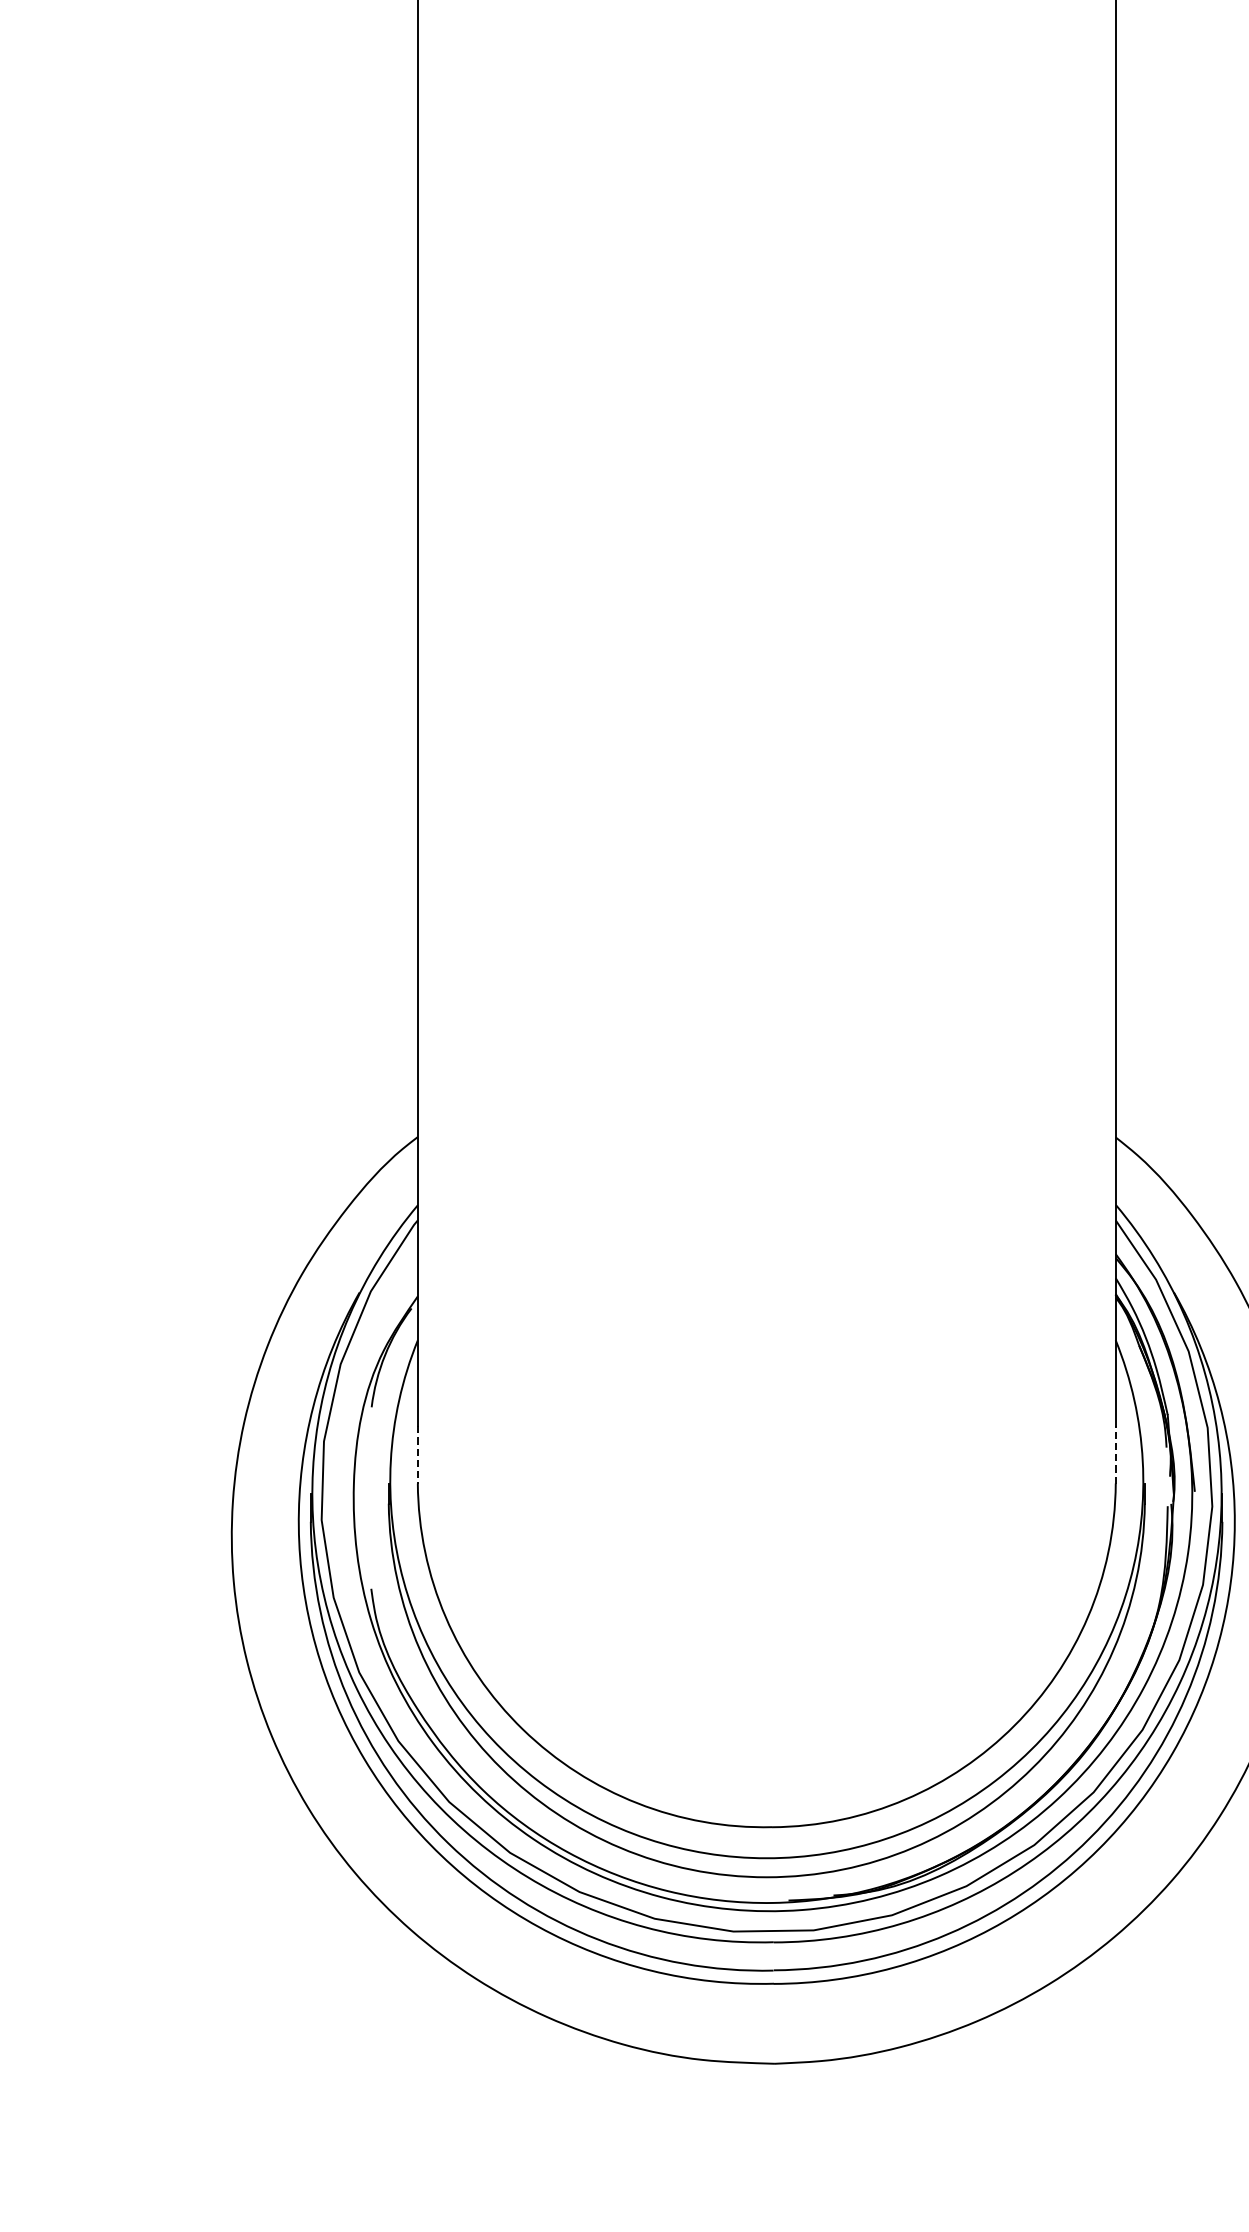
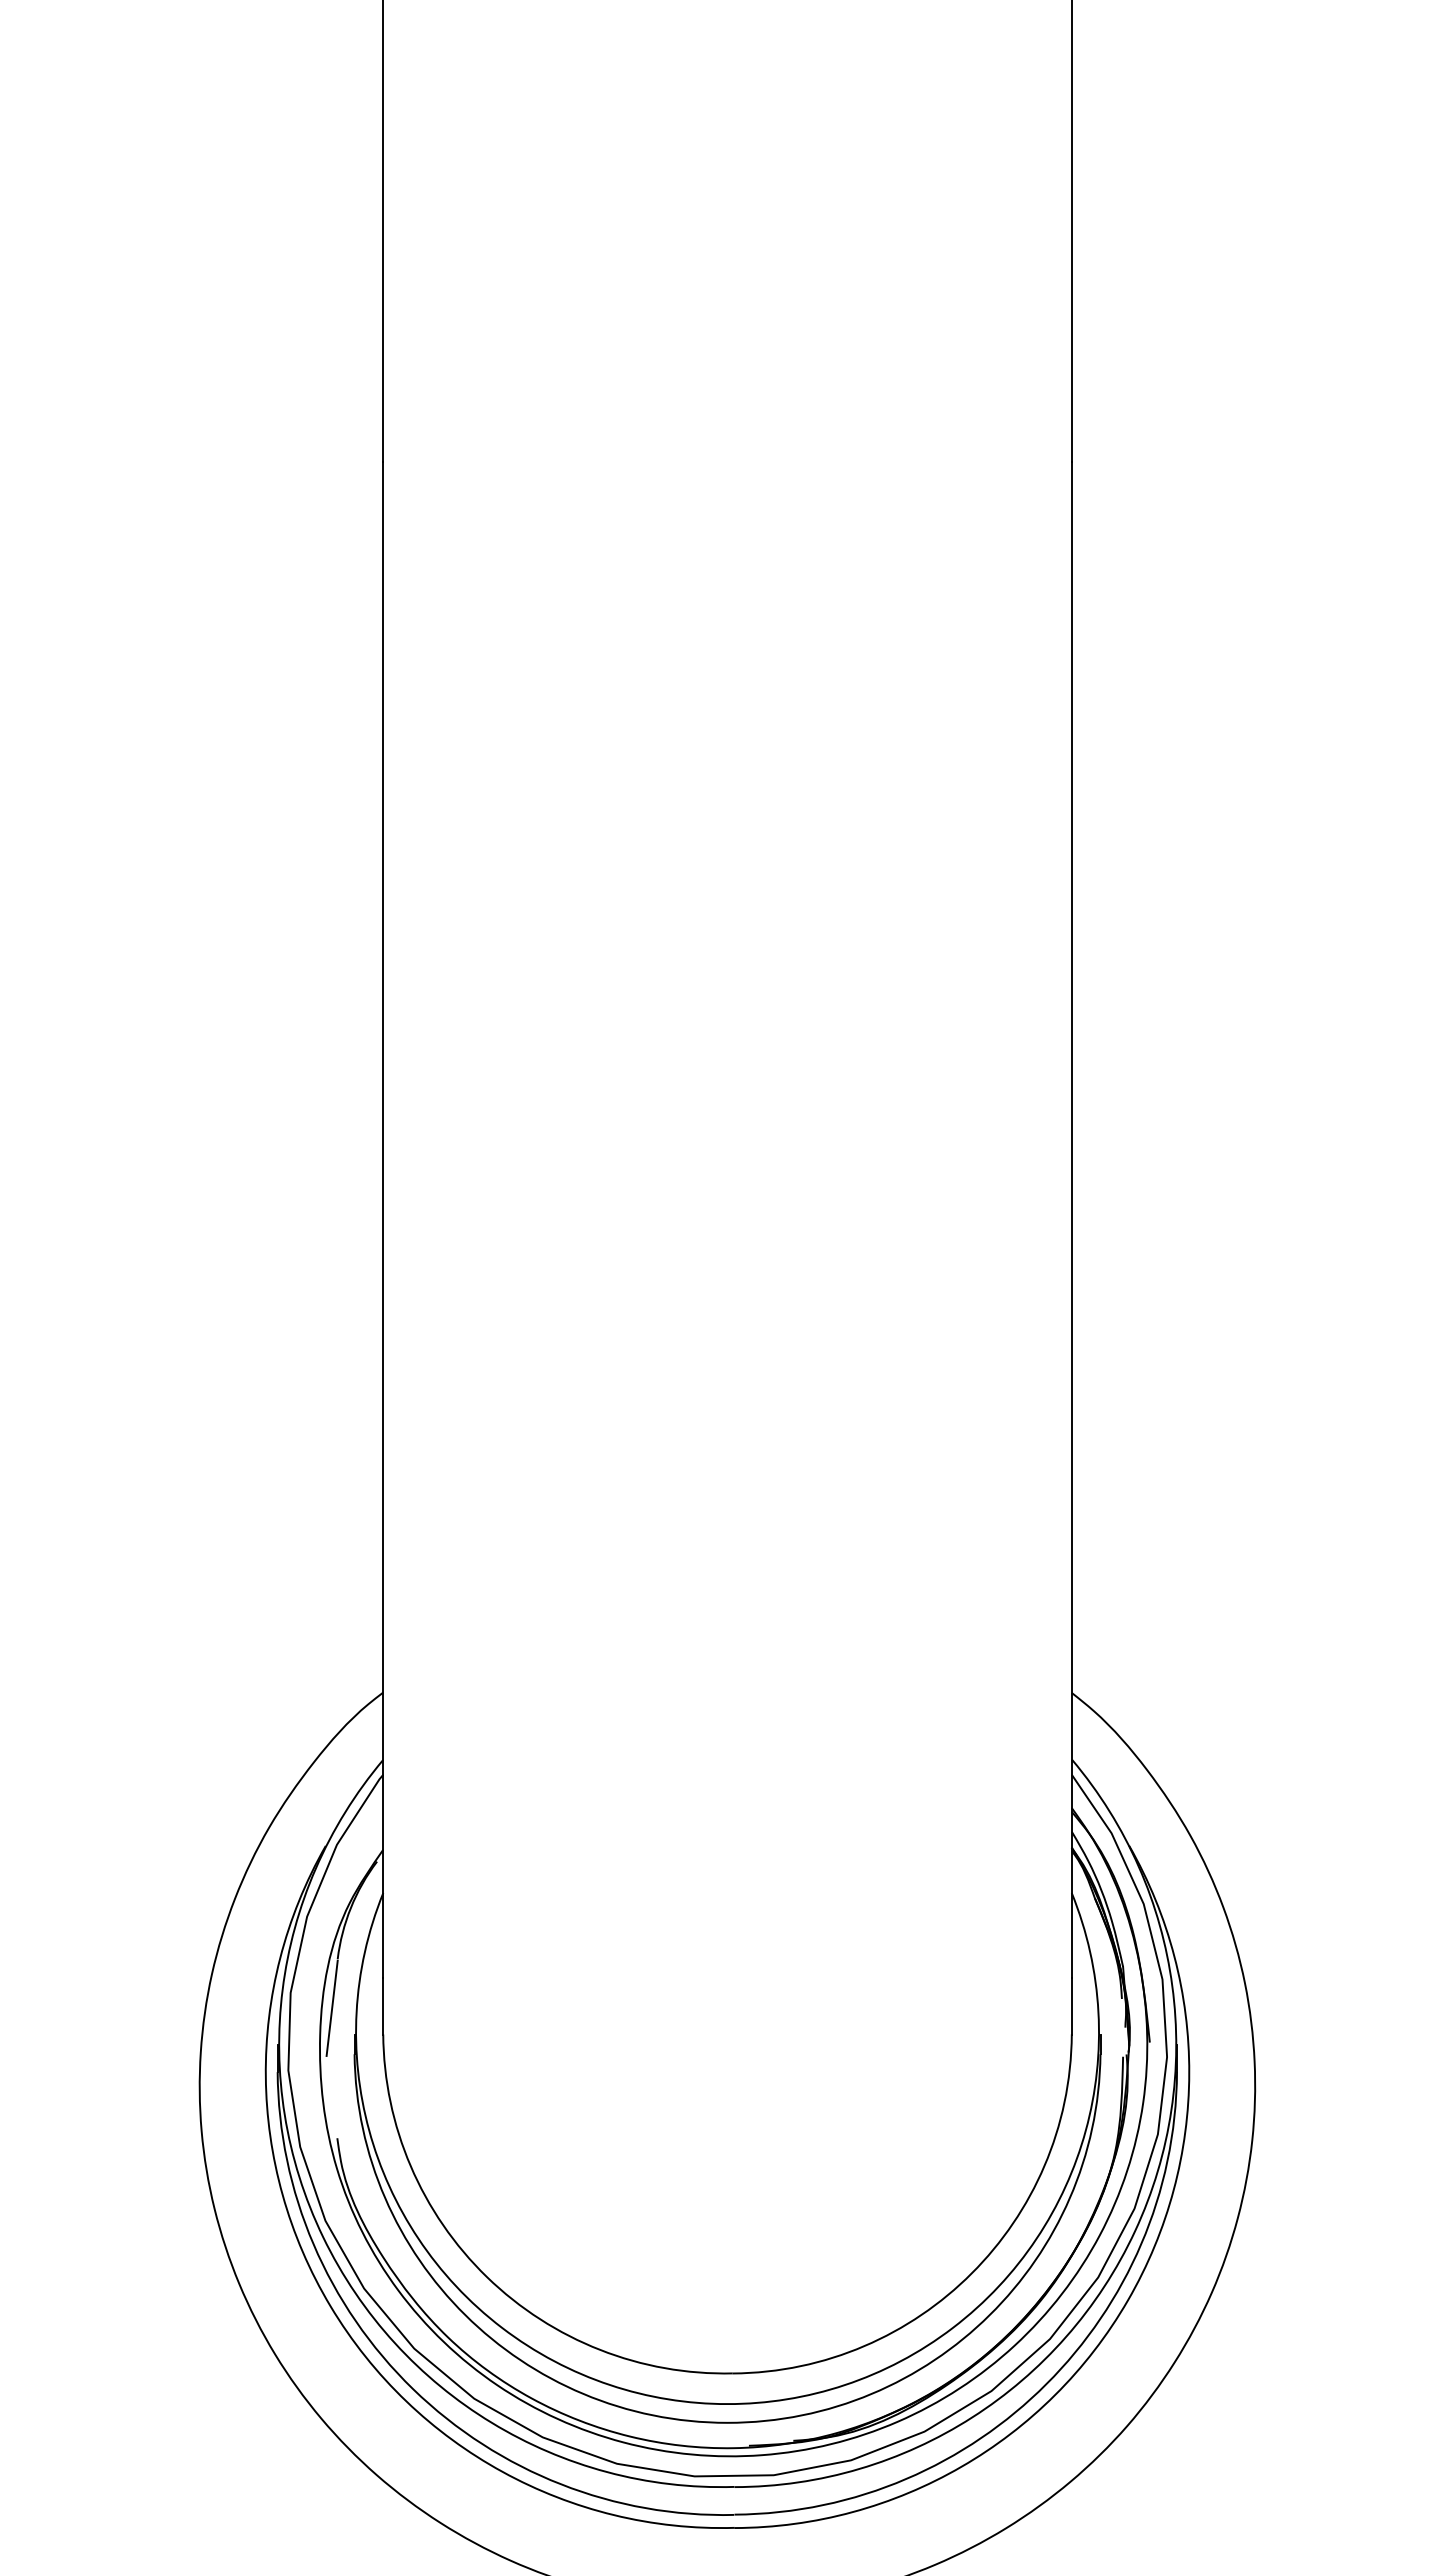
line: (1115, 1454) -> (1071, 2005), dashed -> solid
line: (418, 1455) -> (383, 2006), dashed -> solid
line: (365, 1456) -> (331, 2007), added

